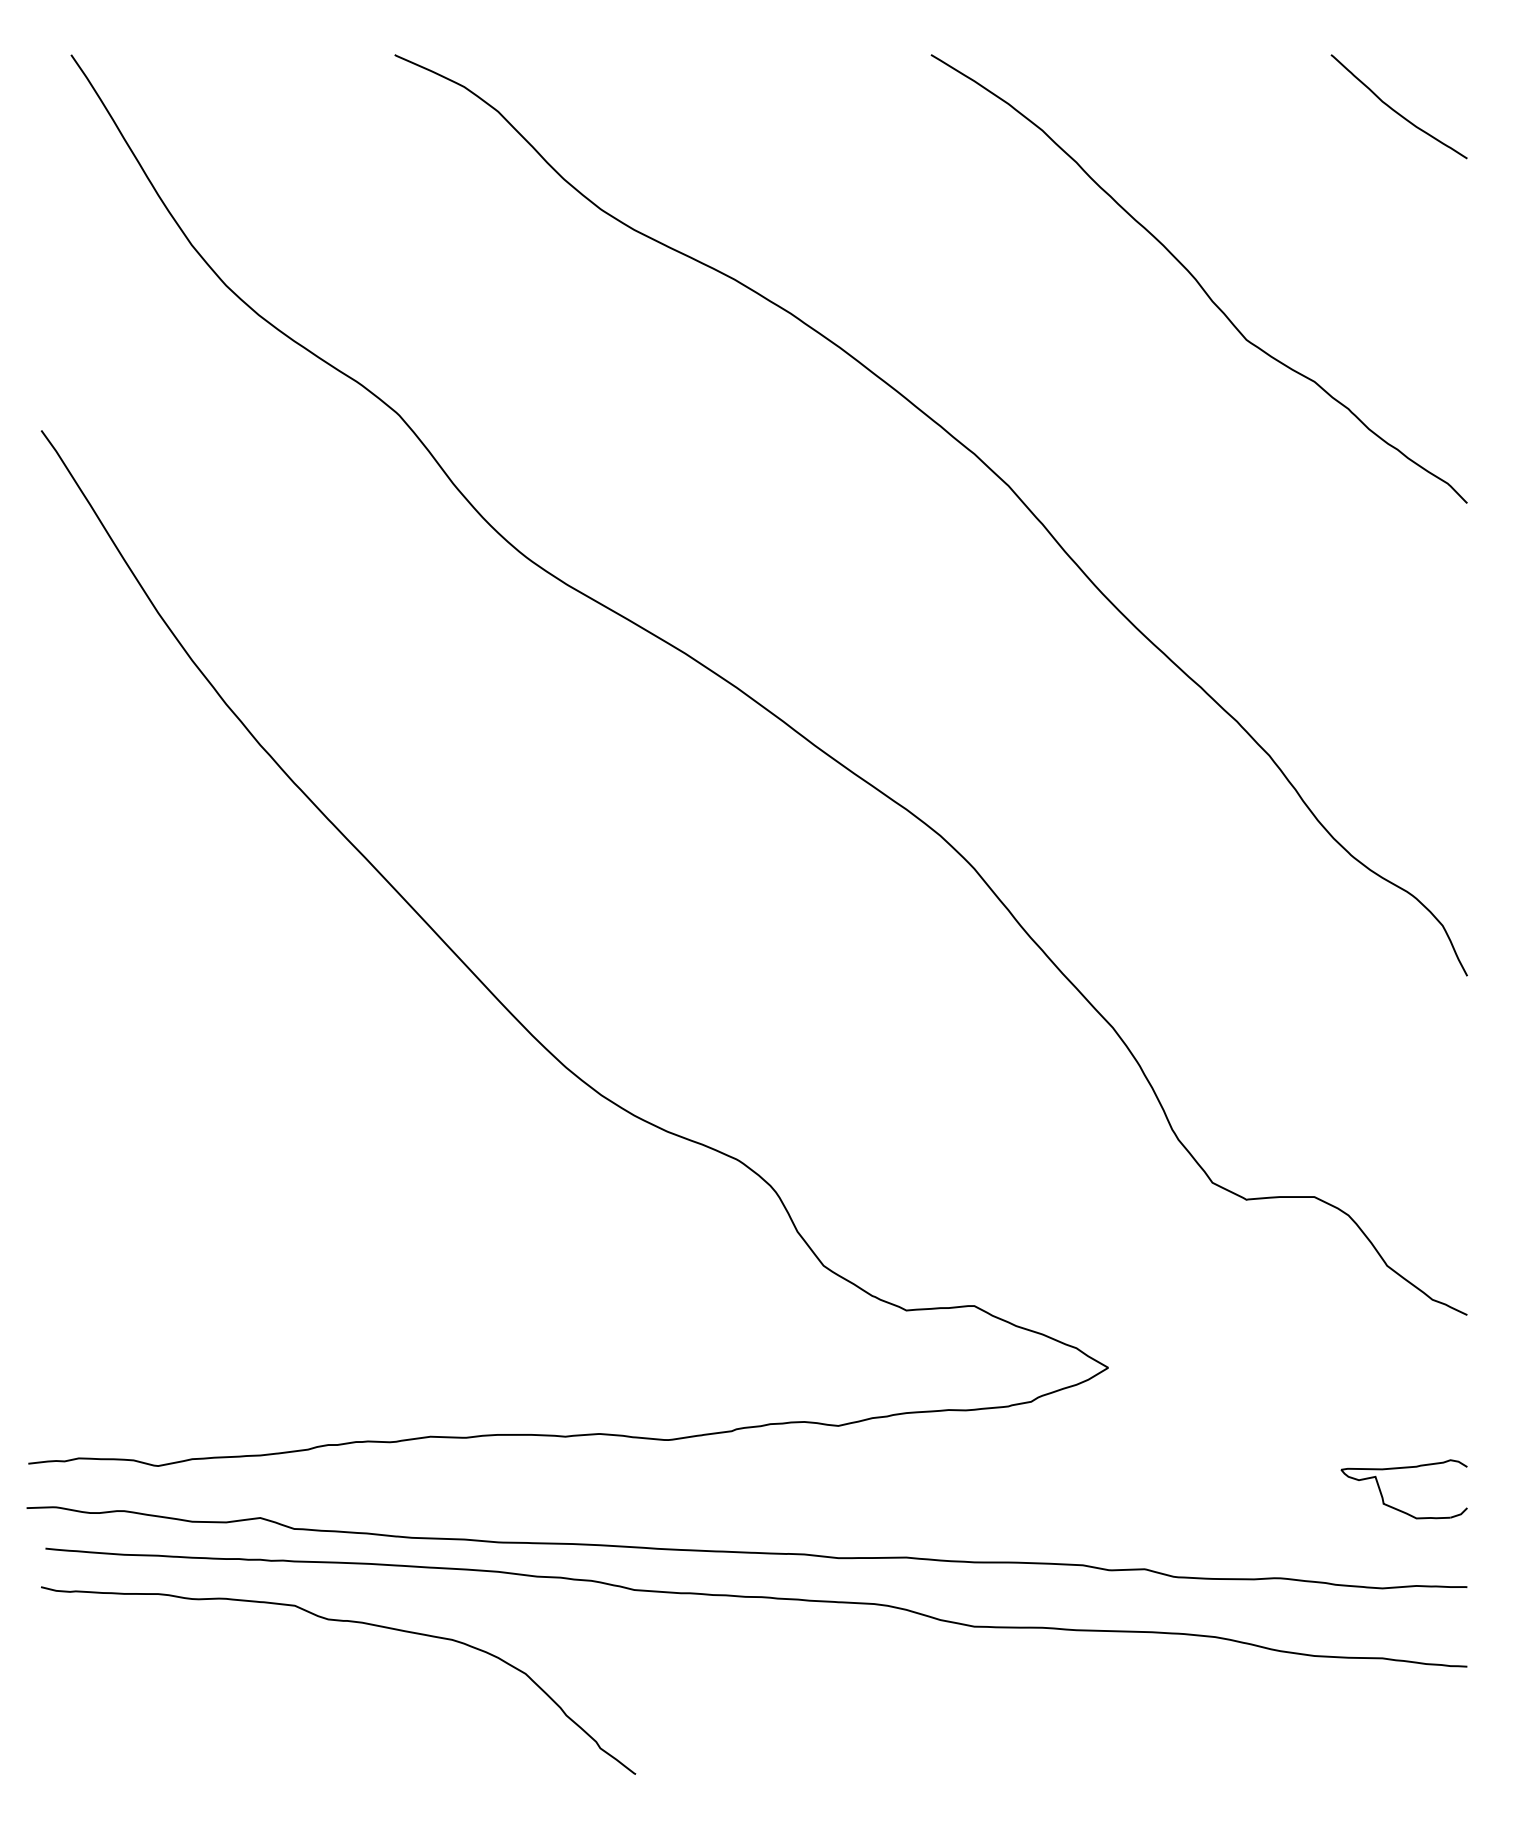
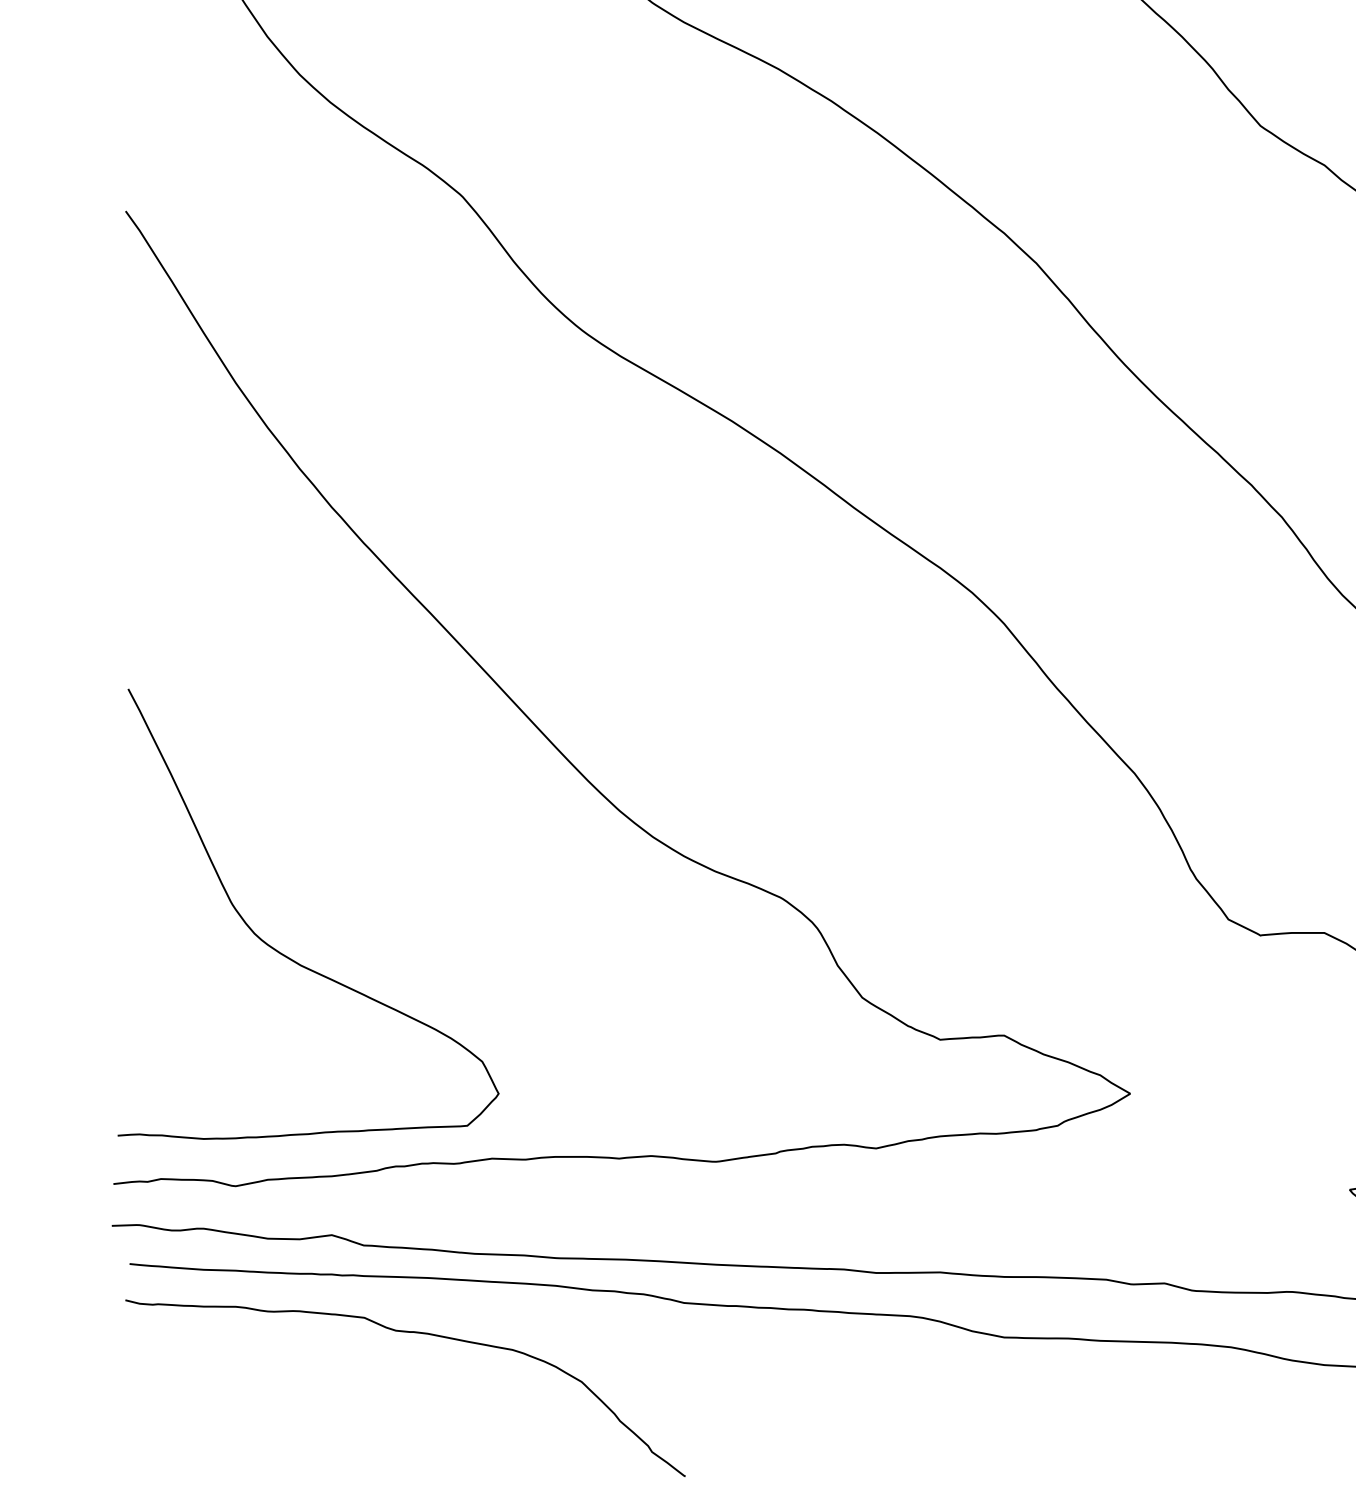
curve: (209, 1219) -> (284, 954), added

